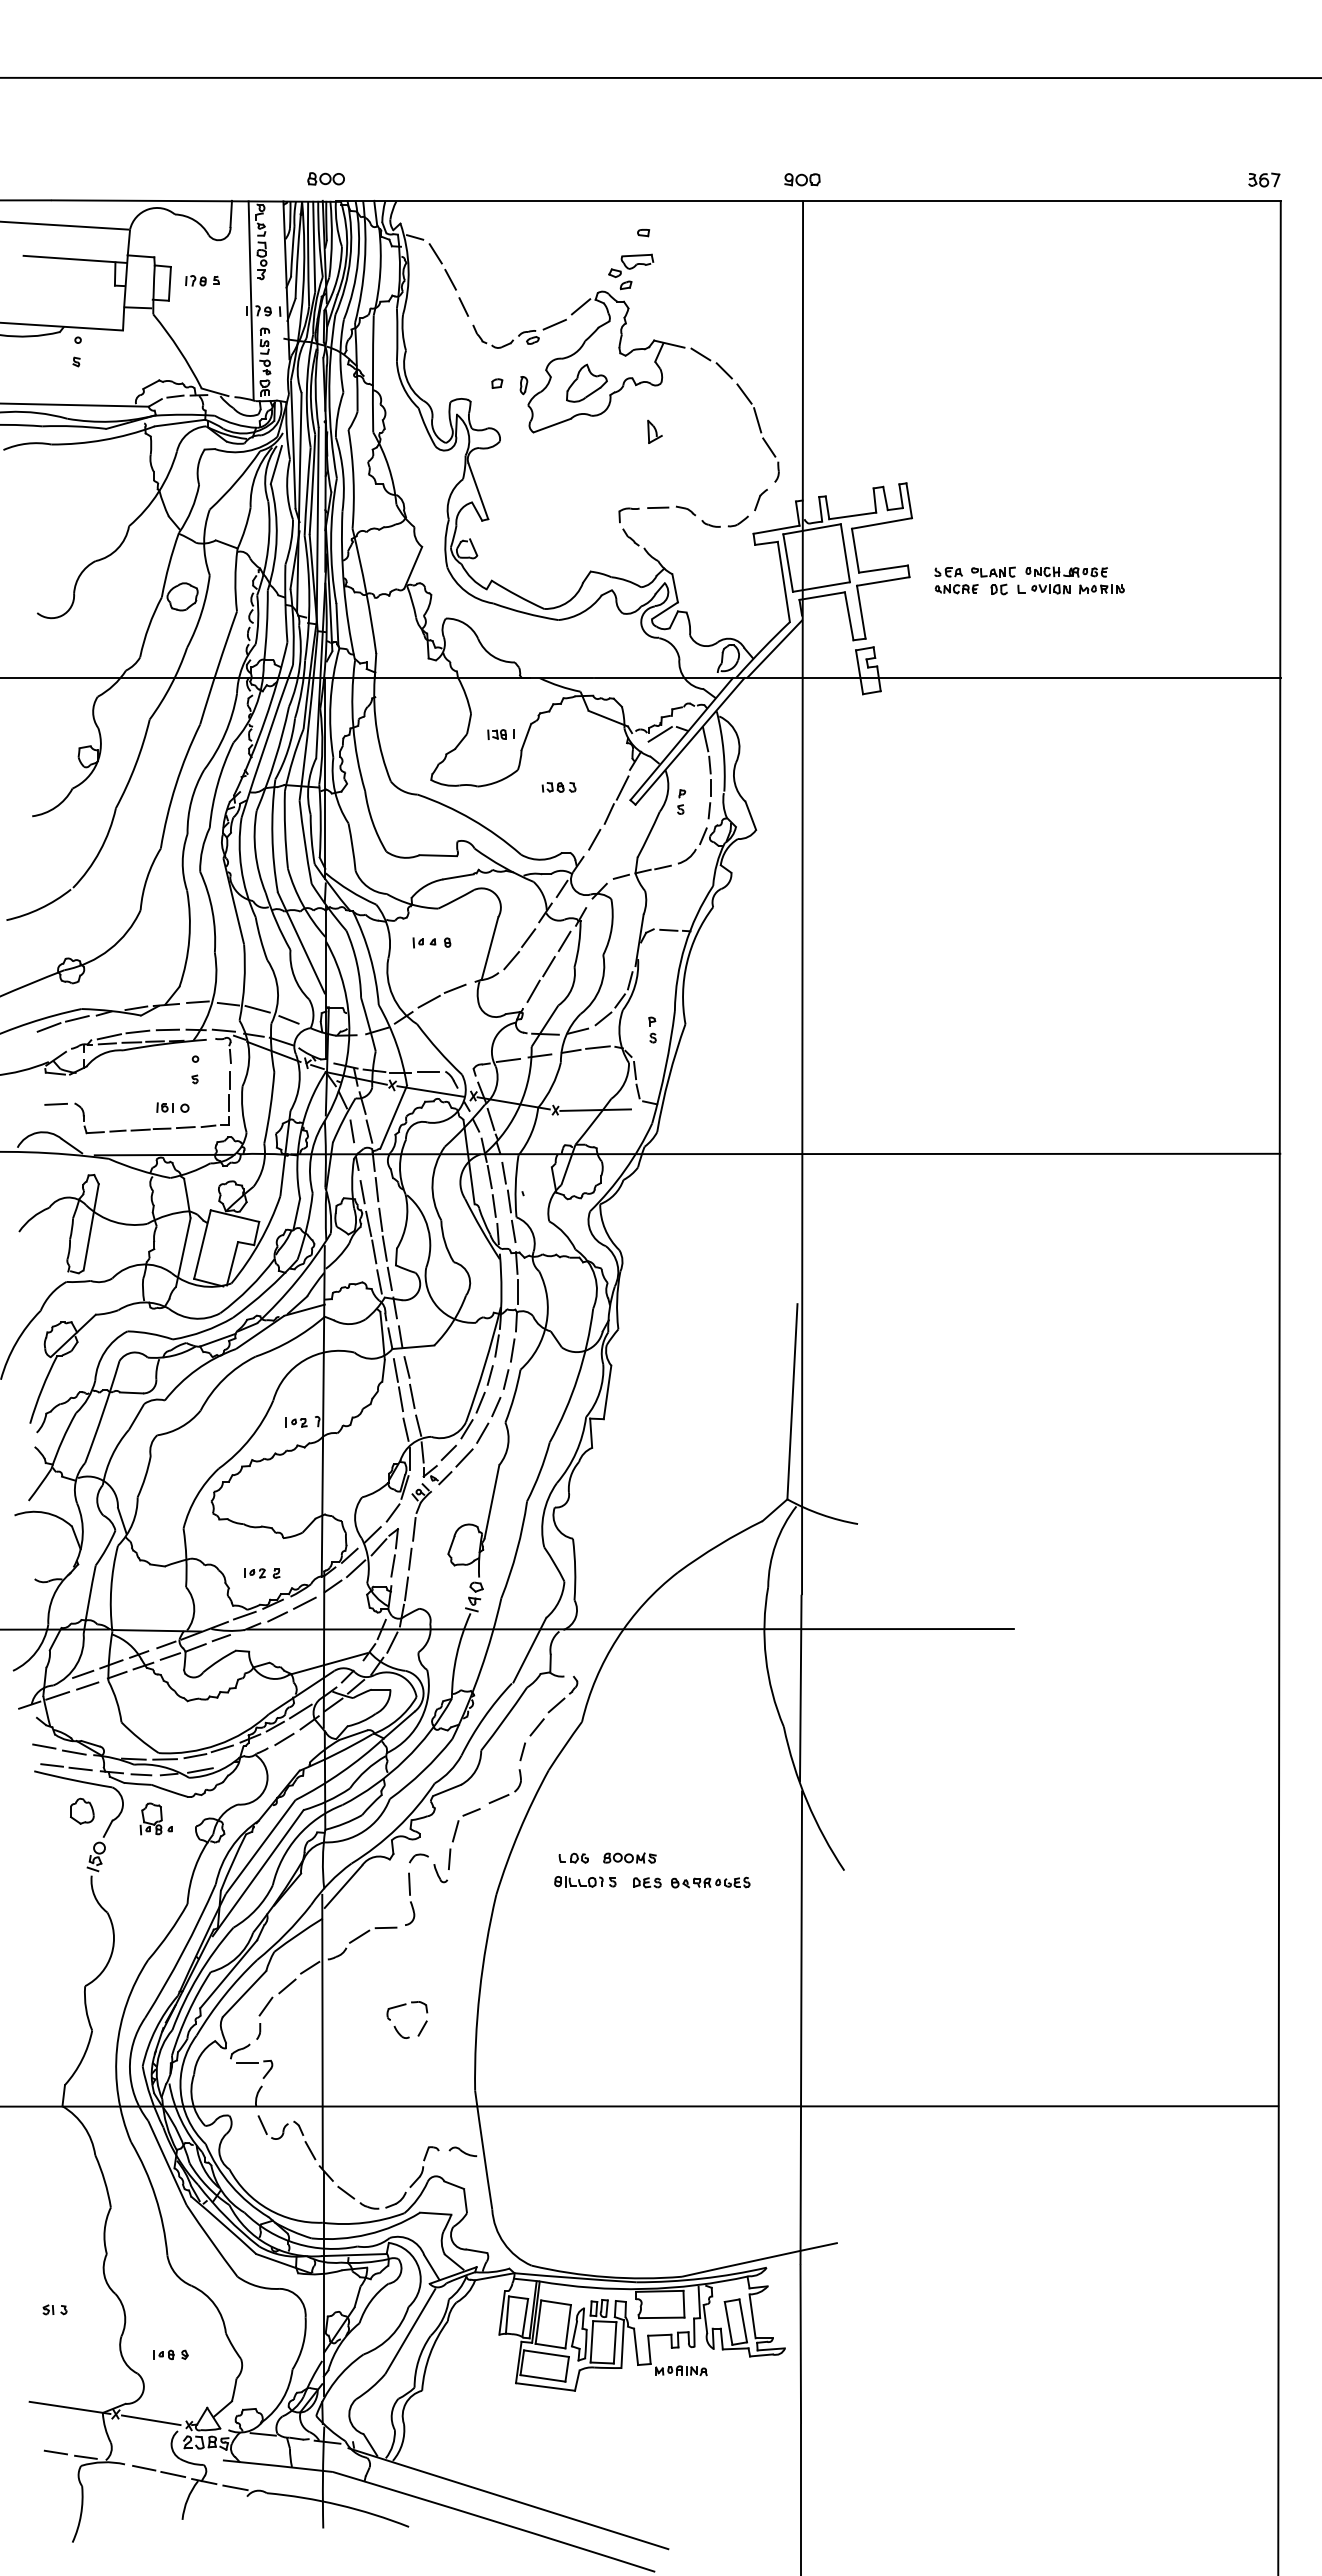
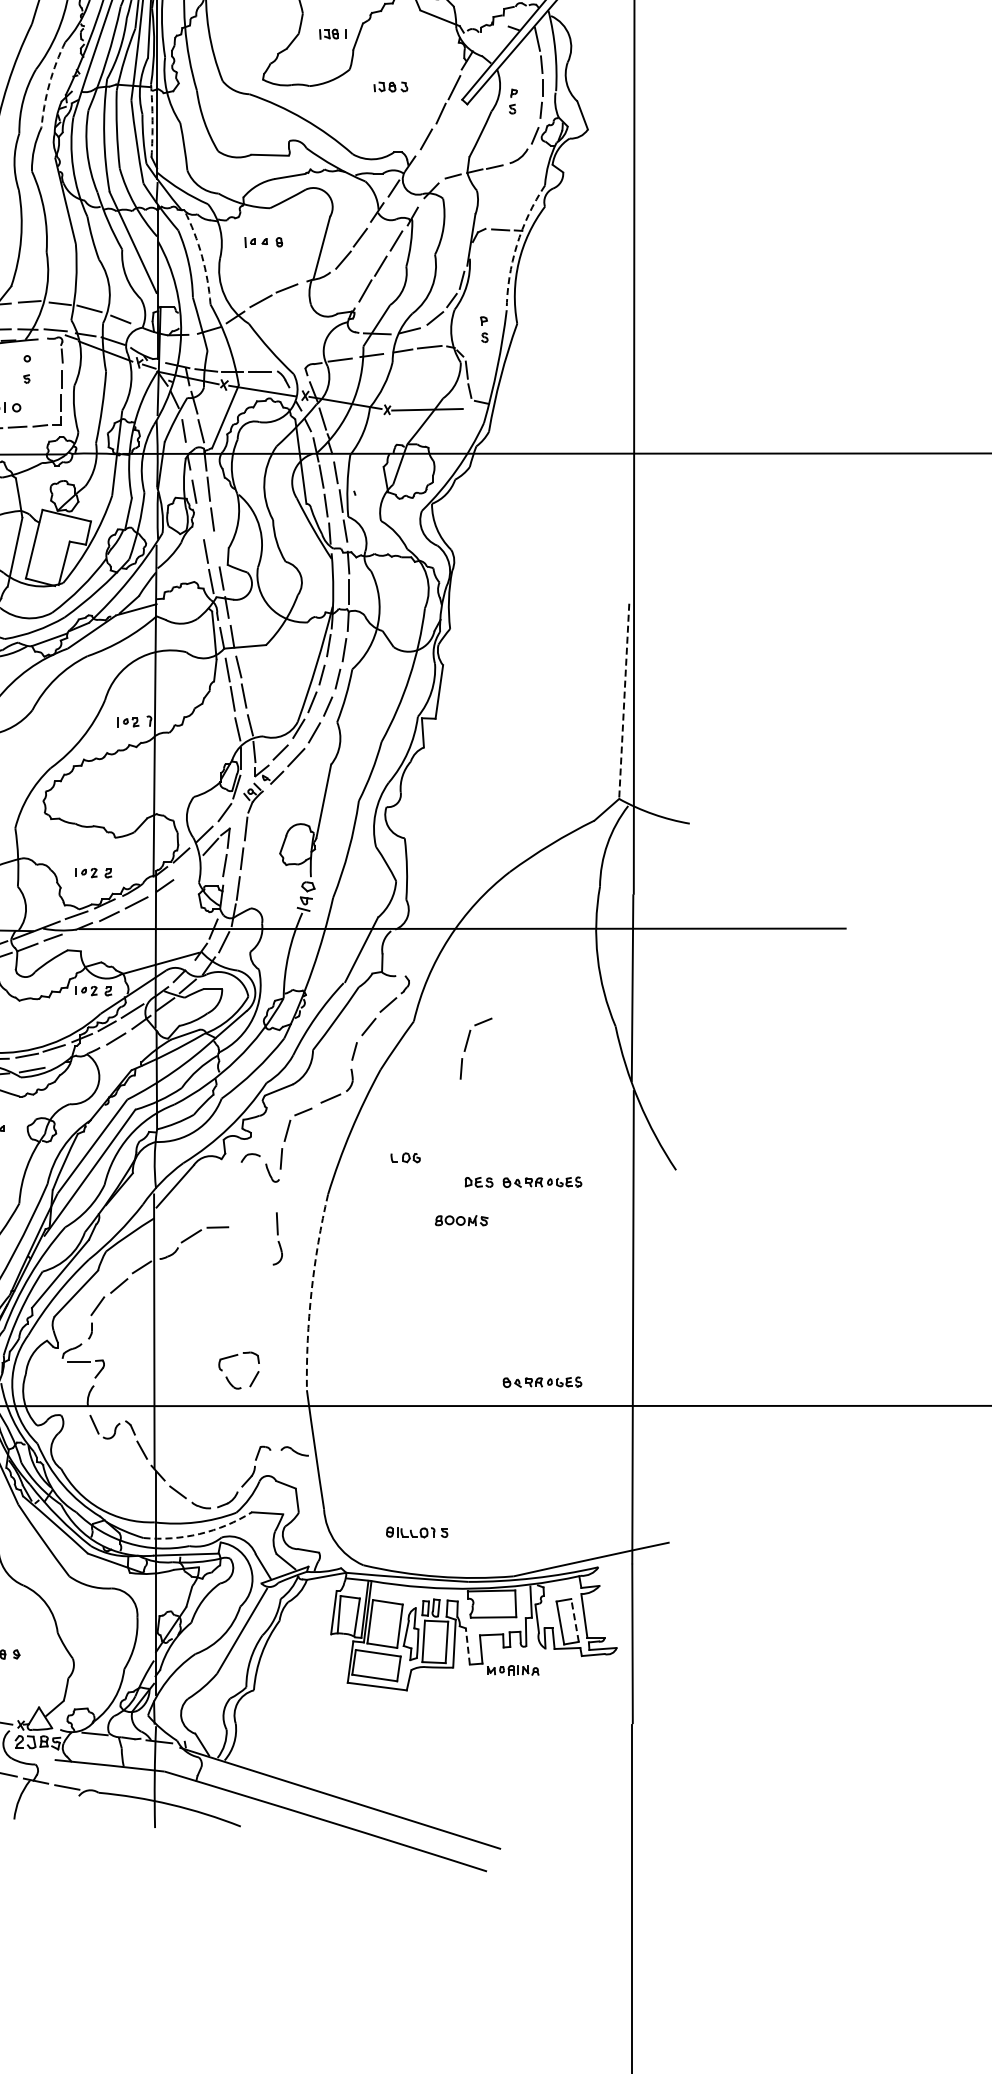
line: (659, 734) -> (491, 34), removed
arc: (217, 784) -> (49, 84), solid -> dashed
arc: (320, 821) -> (152, 121), solid -> dashed
arc: (685, 945) -> (517, 245), solid -> dashed
arc: (370, 956) -> (202, 256), solid -> dashed
line: (368, 1223) -> (200, 523), removed
line: (384, 1248) -> (216, 548), removed
line: (792, 1401) -> (624, 701), solid -> dashed
line: (356, 1568) -> (188, 868), removed
part: (262, 1691) -> (94, 991), added
part: (635, 1746) -> (467, 1046), added
part: (629, 1857) -> (461, 1220), moved
part: (585, 1881) -> (417, 1532), moved
part: (410, 1898) -> (278, 1238), moved
arc: (479, 1992) -> (311, 1292), solid -> dashed
part: (396, 2027) -> (228, 1378), moved
part: (710, 2082) -> (542, 1382), added
arc: (368, 2234) -> (200, 1534), solid -> dashed
line: (743, 2320) -> (575, 1620), solid -> dashed
line: (636, 2346) -> (468, 1646), solid -> dashed

